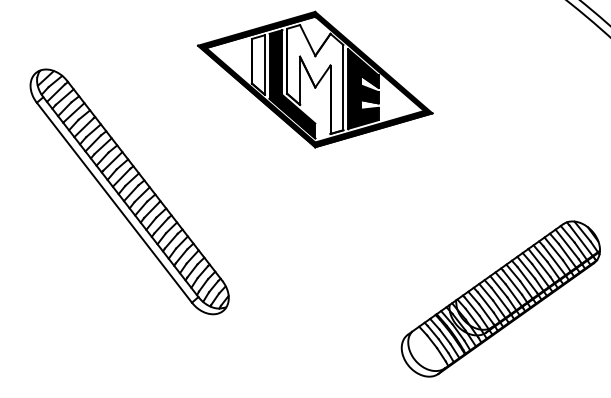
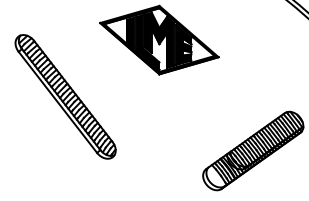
fill: (258, 64) -> (130, 32), added
fill: (315, 78) -> (159, 39), added

